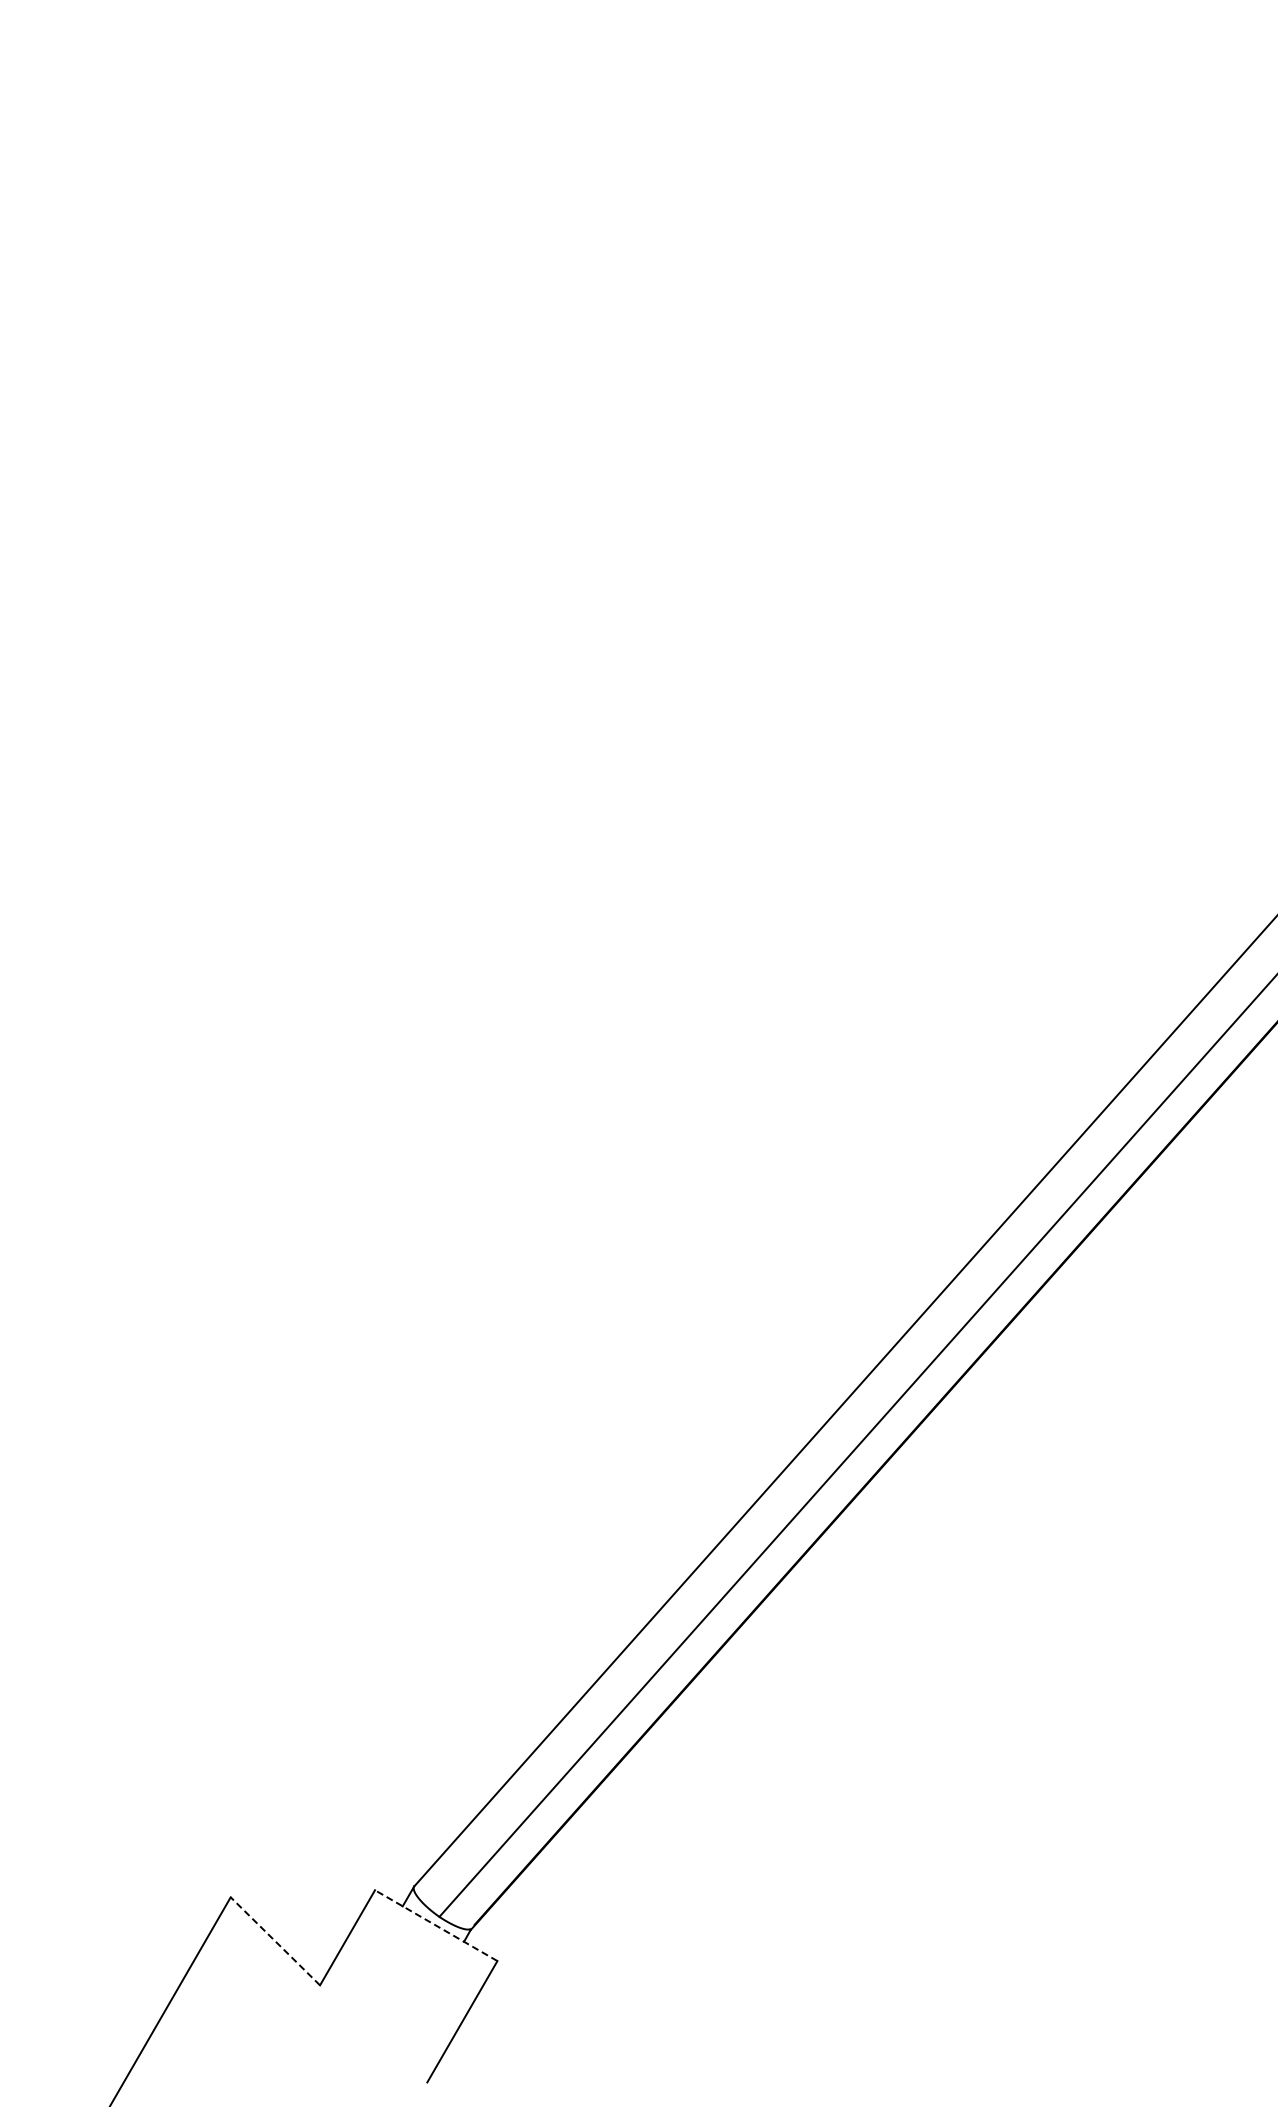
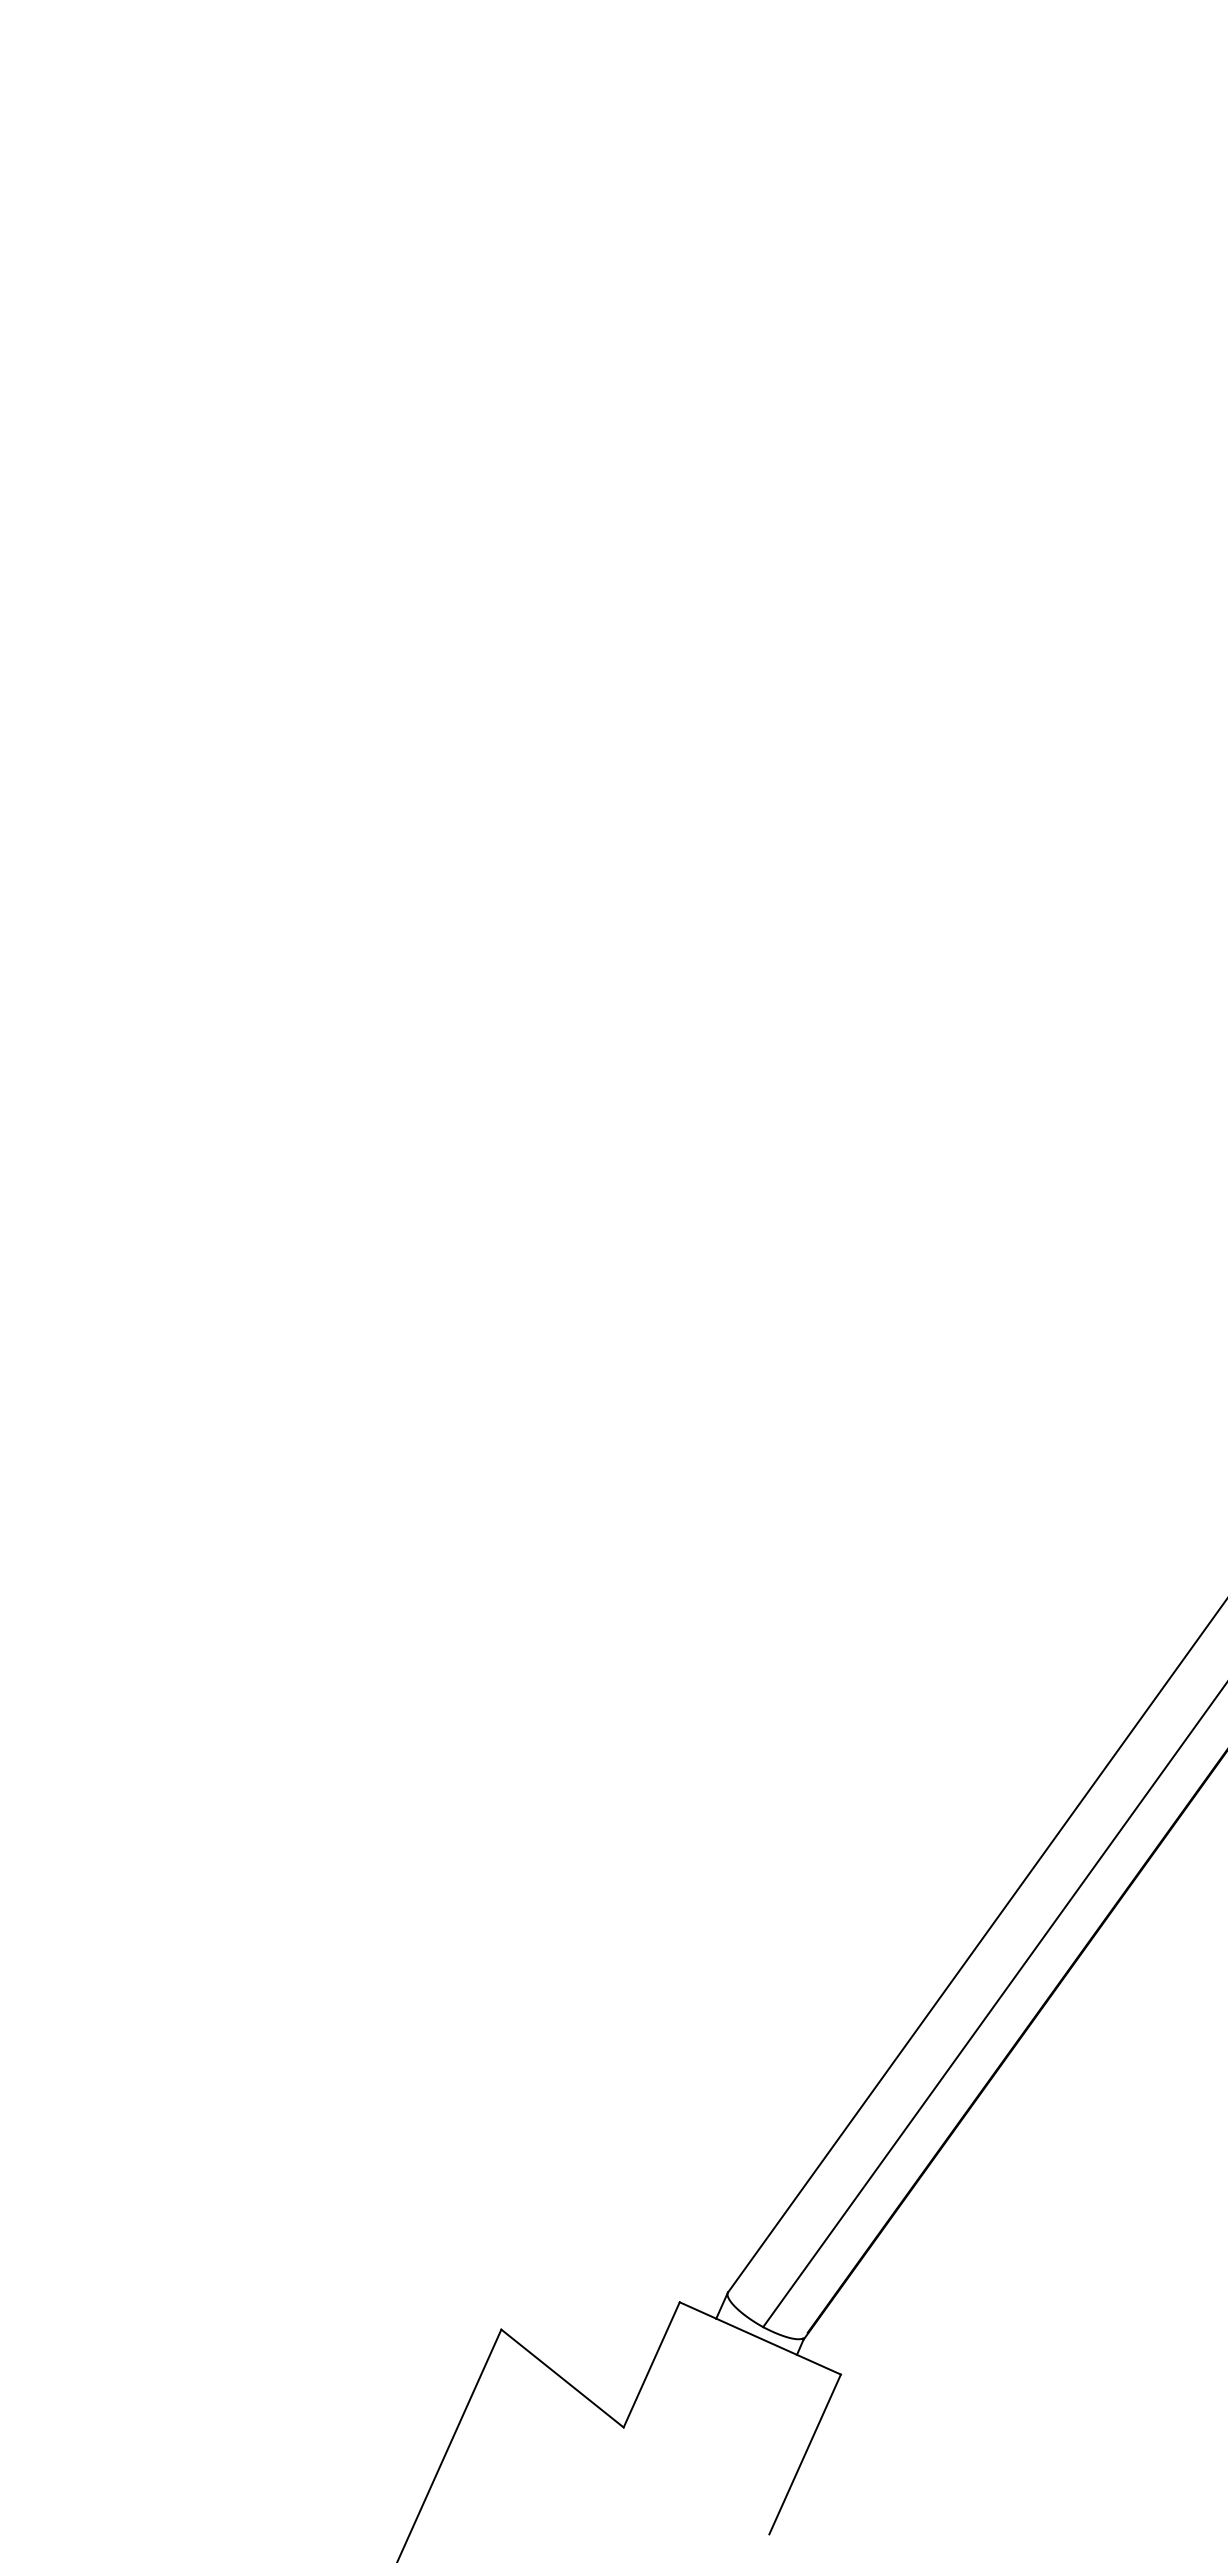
line: (436, 1925) -> (760, 2338), dashed -> solid
line: (275, 1941) -> (562, 2378), dashed -> solid

